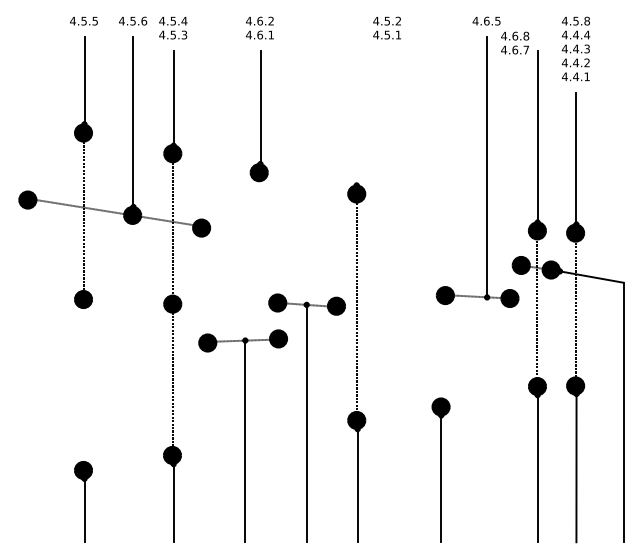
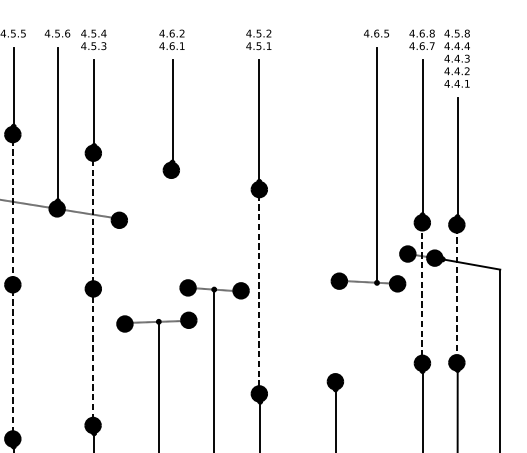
text: (386, 27) -> (258, 39), moved
text: (515, 42) -> (422, 39), moved
line: (356, 117) -> (259, 120), added
line: (83, 384) -> (12, 361), added

